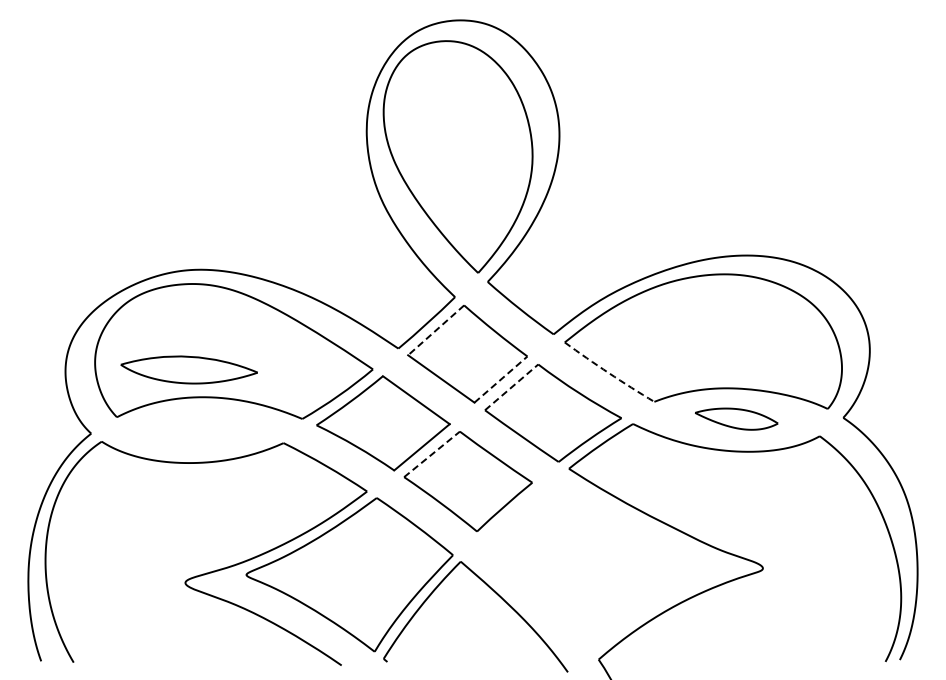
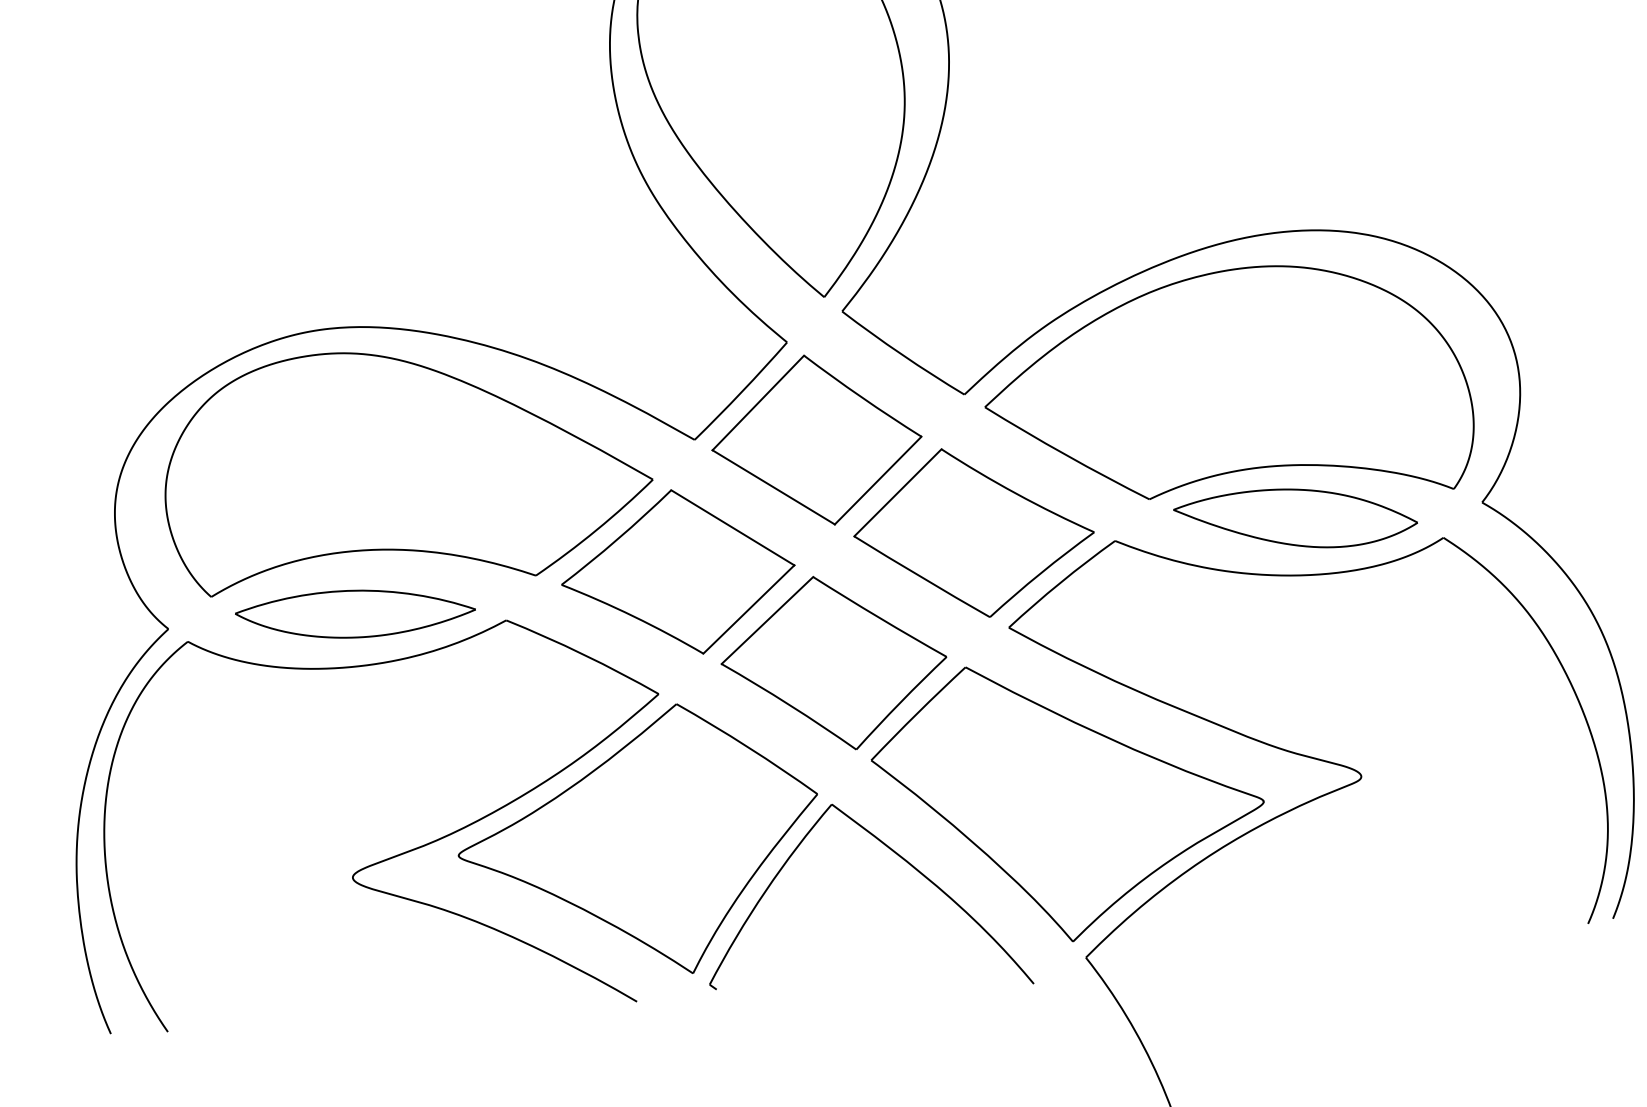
line: (436, 330) -> (758, 403), dashed -> solid
part: (188, 369) -> (354, 613), moved
arc: (608, 373) -> (1065, 455), dashed -> solid
line: (501, 379) -> (879, 480), dashed -> solid
line: (512, 387) -> (899, 492), dashed -> solid
part: (736, 418) -> (1295, 517), size x1.67
line: (432, 454) -> (768, 620), dashed -> solid
part: (595, 569) -> (1068, 800), added

